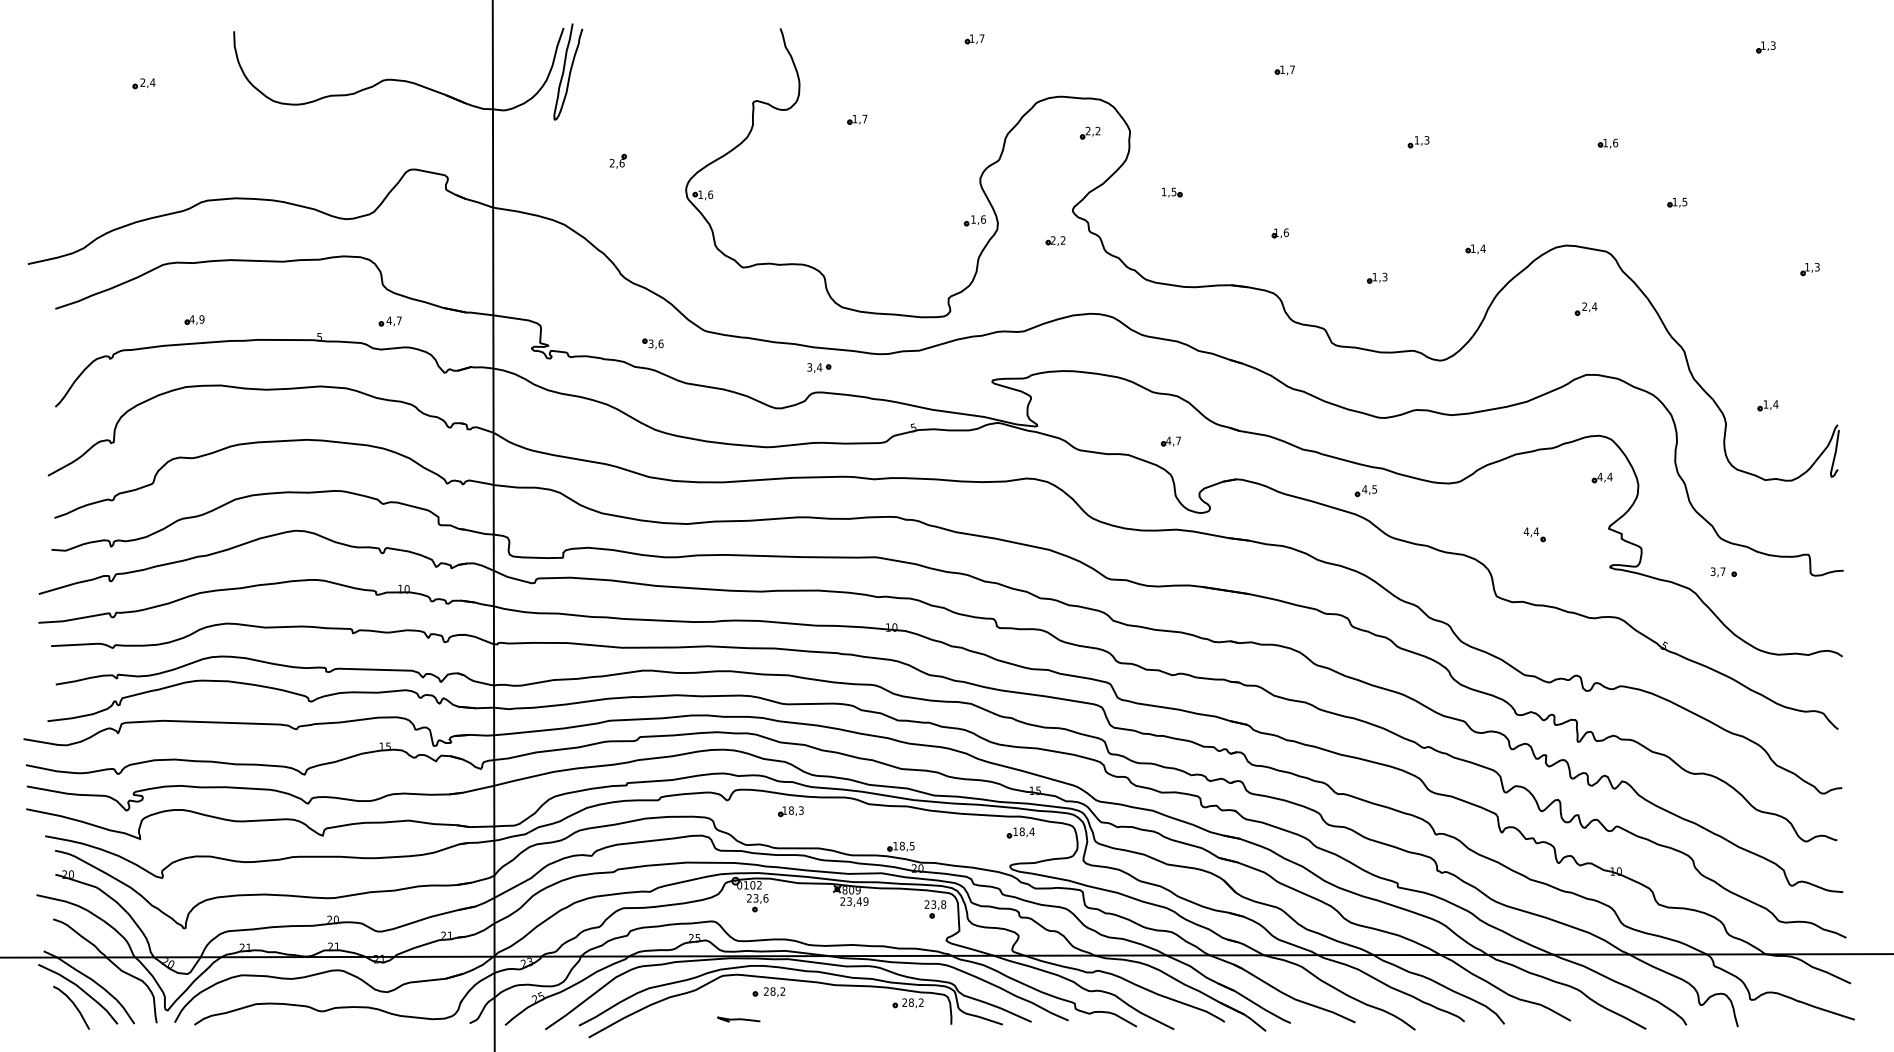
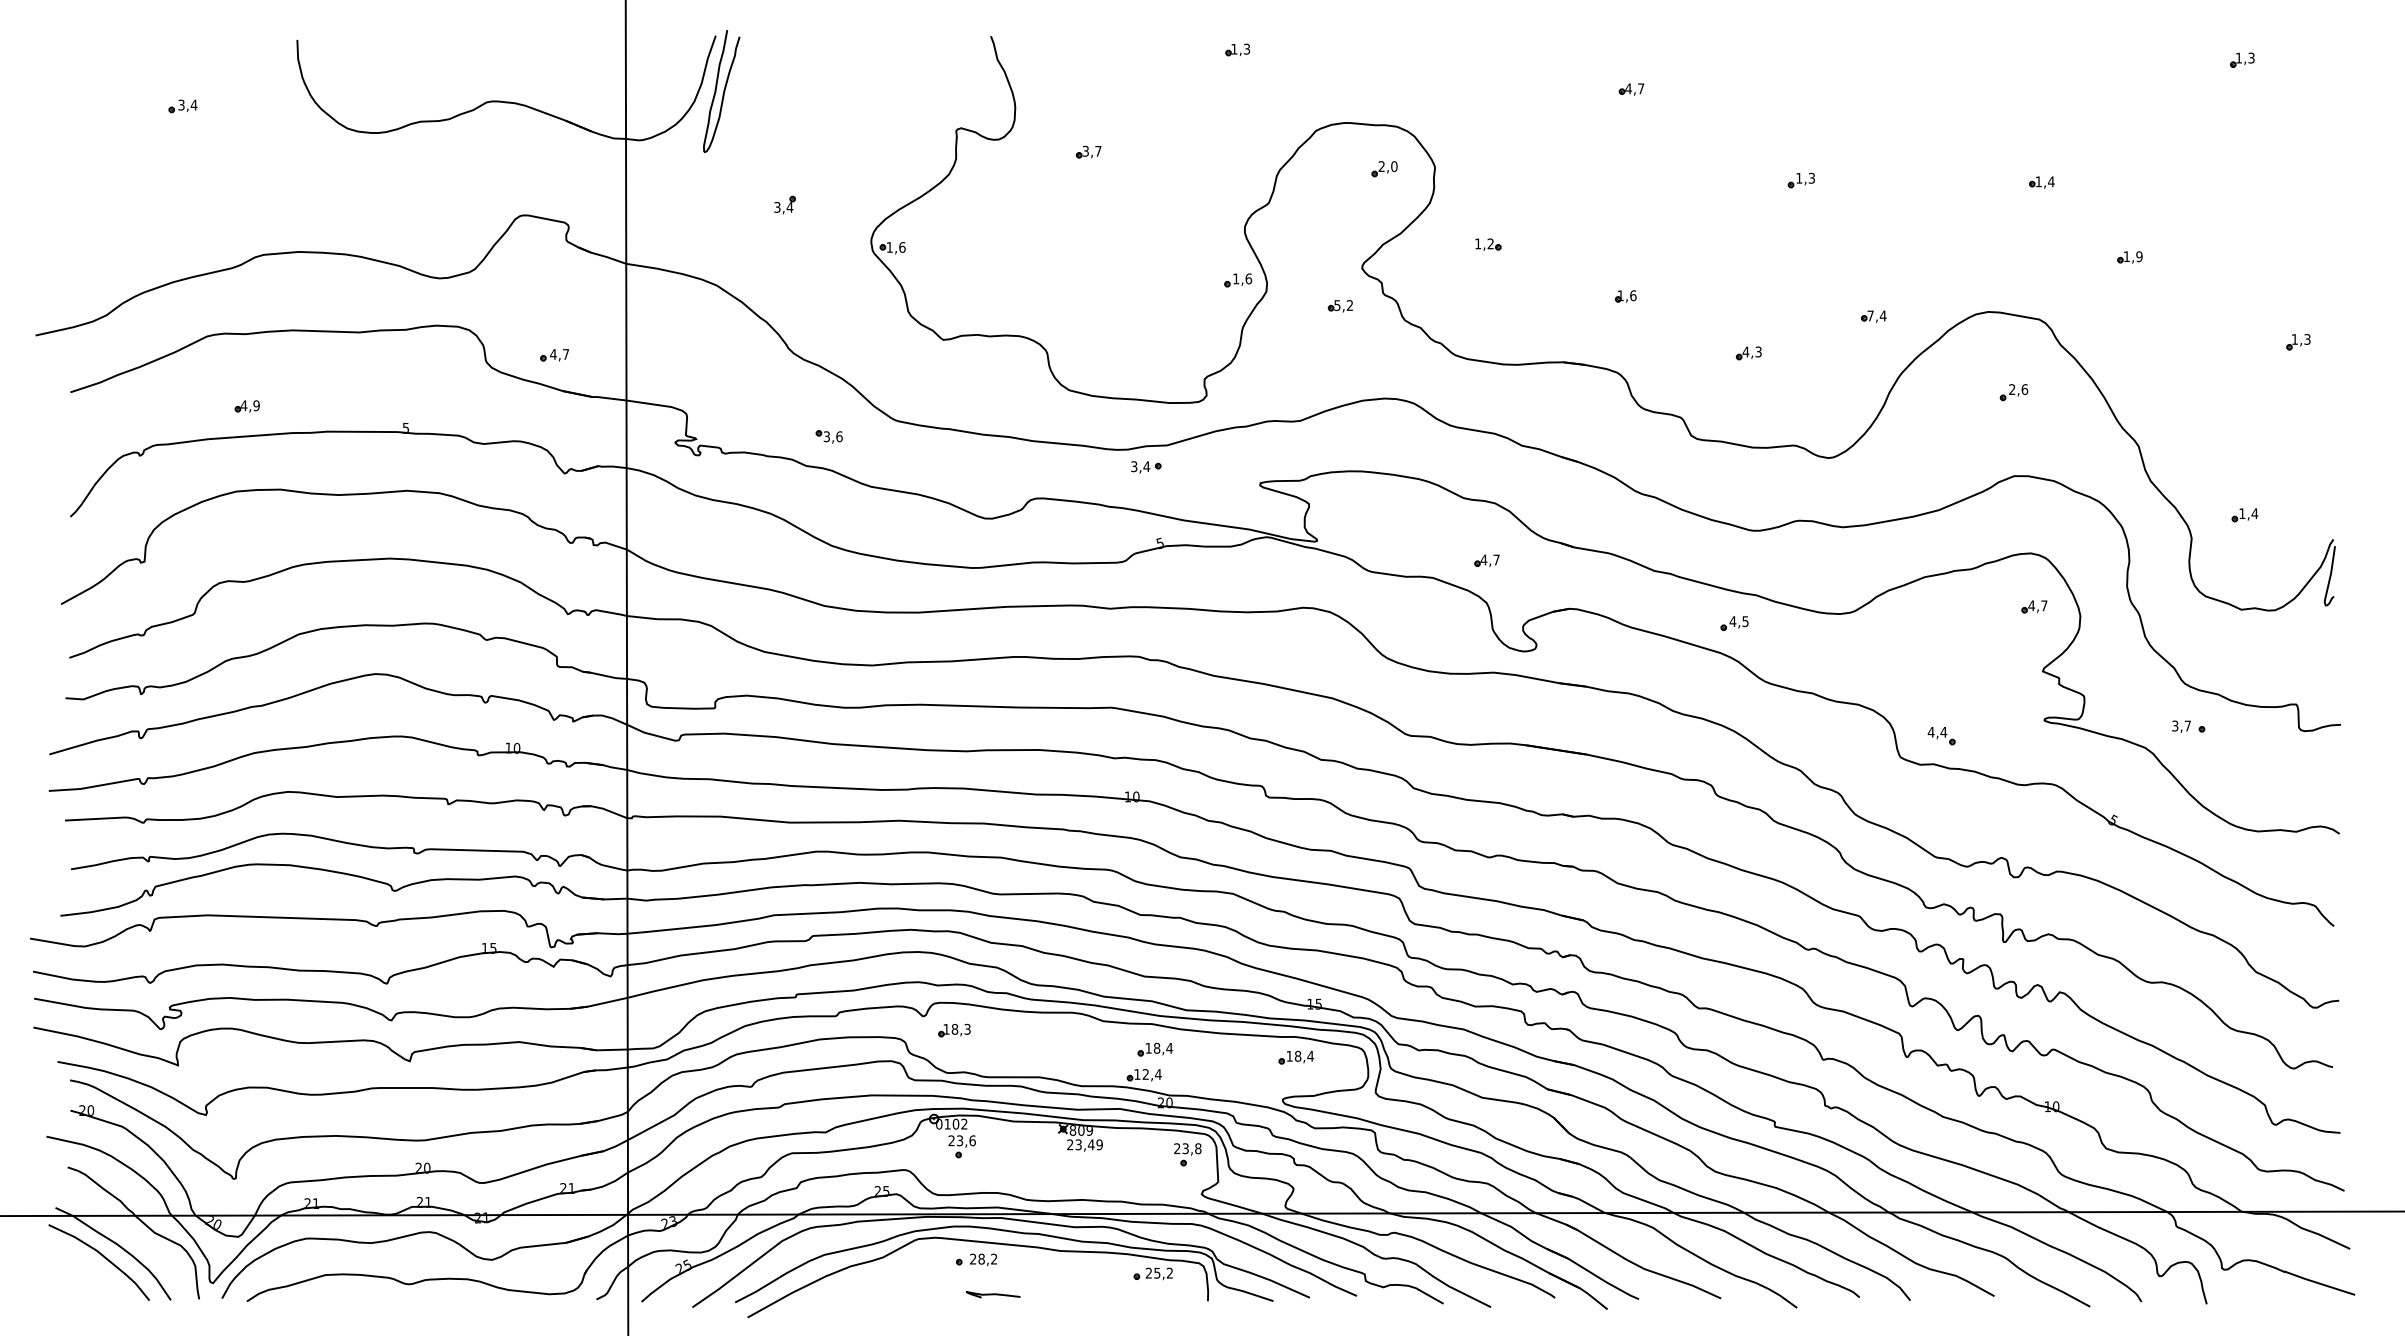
text: (981, 38) -> (1246, 48), 1,7 -> 1,3
text: (1282, 69) -> (1628, 88), 1,7 -> 4,7
text: (142, 82) -> (181, 105), 2,4 -> 3,4
text: (854, 118) -> (1085, 150), 1,7 -> 3,7
text: (1098, 131) -> (1394, 166), 2,2 -> 2,0
text: (1614, 142) -> (2050, 181), 1,6 -> 1,4
text: (616, 163) -> (783, 207), 2,6 -> 3,4
text: (1173, 191) -> (1490, 243), 1,5 -> 1,2
text: (1684, 201) -> (2139, 256), 1,5 -> 1,9
text: (1053, 240) -> (1337, 305), 2,2 -> 5,2
text: (1473, 248) -> (1870, 315), 1,4 -> 7,4
text: (1374, 276) -> (1745, 351), 1,3 -> 4,3
text: (1594, 306) -> (2024, 389), 2,4 -> 2,6
part: (390, 321) -> (554, 355), moved
part: (819, 368) -> (1146, 467), moved
text: (1609, 476) -> (2043, 605), 4,4 -> 4,7
part: (1534, 535) -> (1941, 736), moved
part: (791, 811) -> (954, 1030), moved
part: (909, 826) -> (1155, 1049), added
text: (906, 846) -> (1151, 1074), 18,5 -> 12,4
text: (911, 1002) -> (1157, 1272), 28,2 -> 25,2
curve: (74, 1006) -> (94, 1277), removed
curve: (739, 1019) -> (993, 1294), moved

